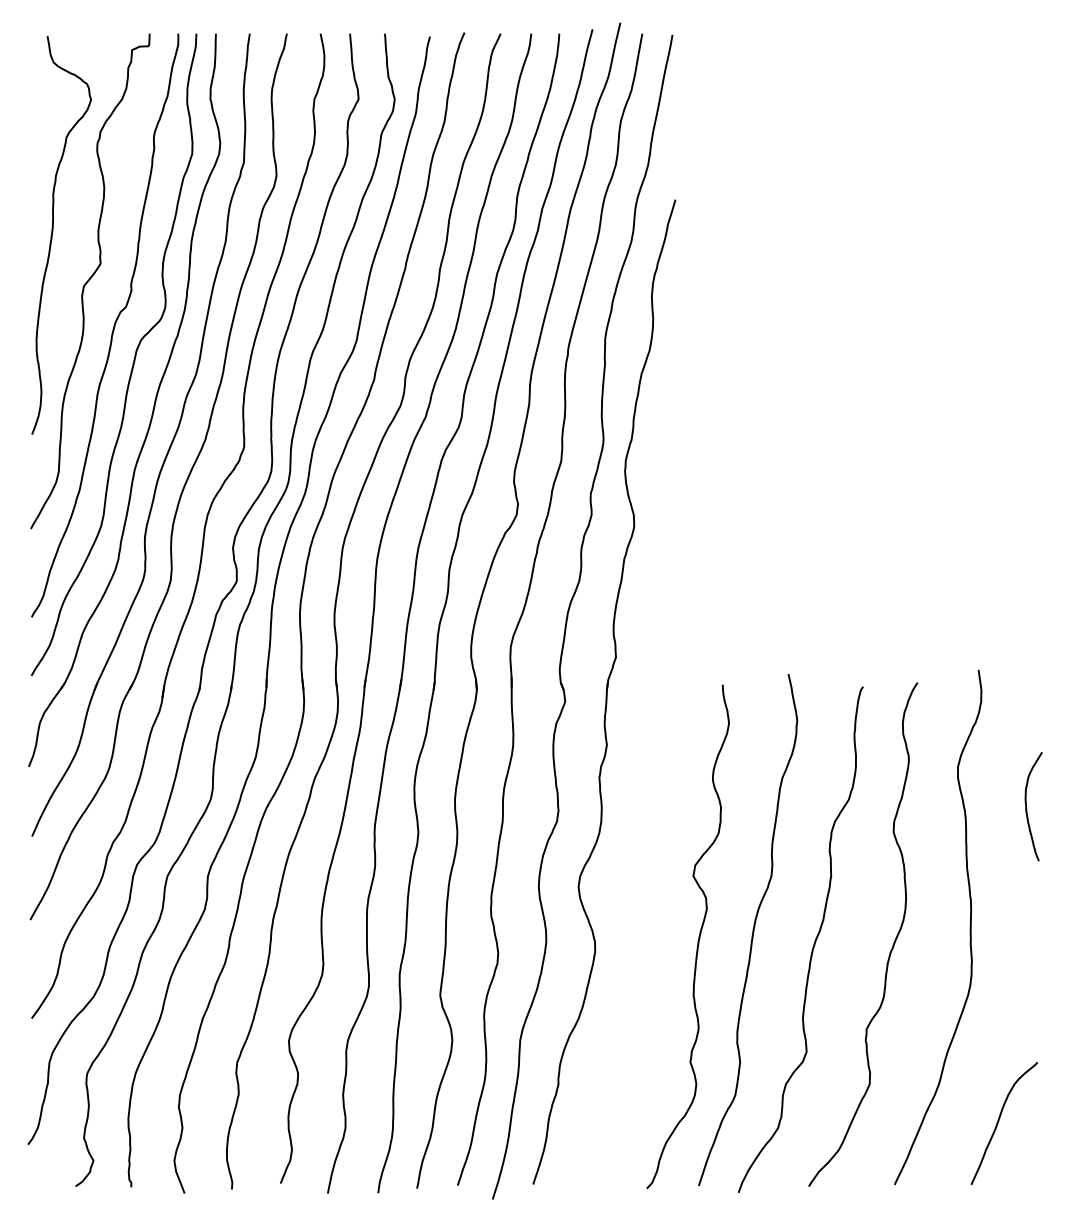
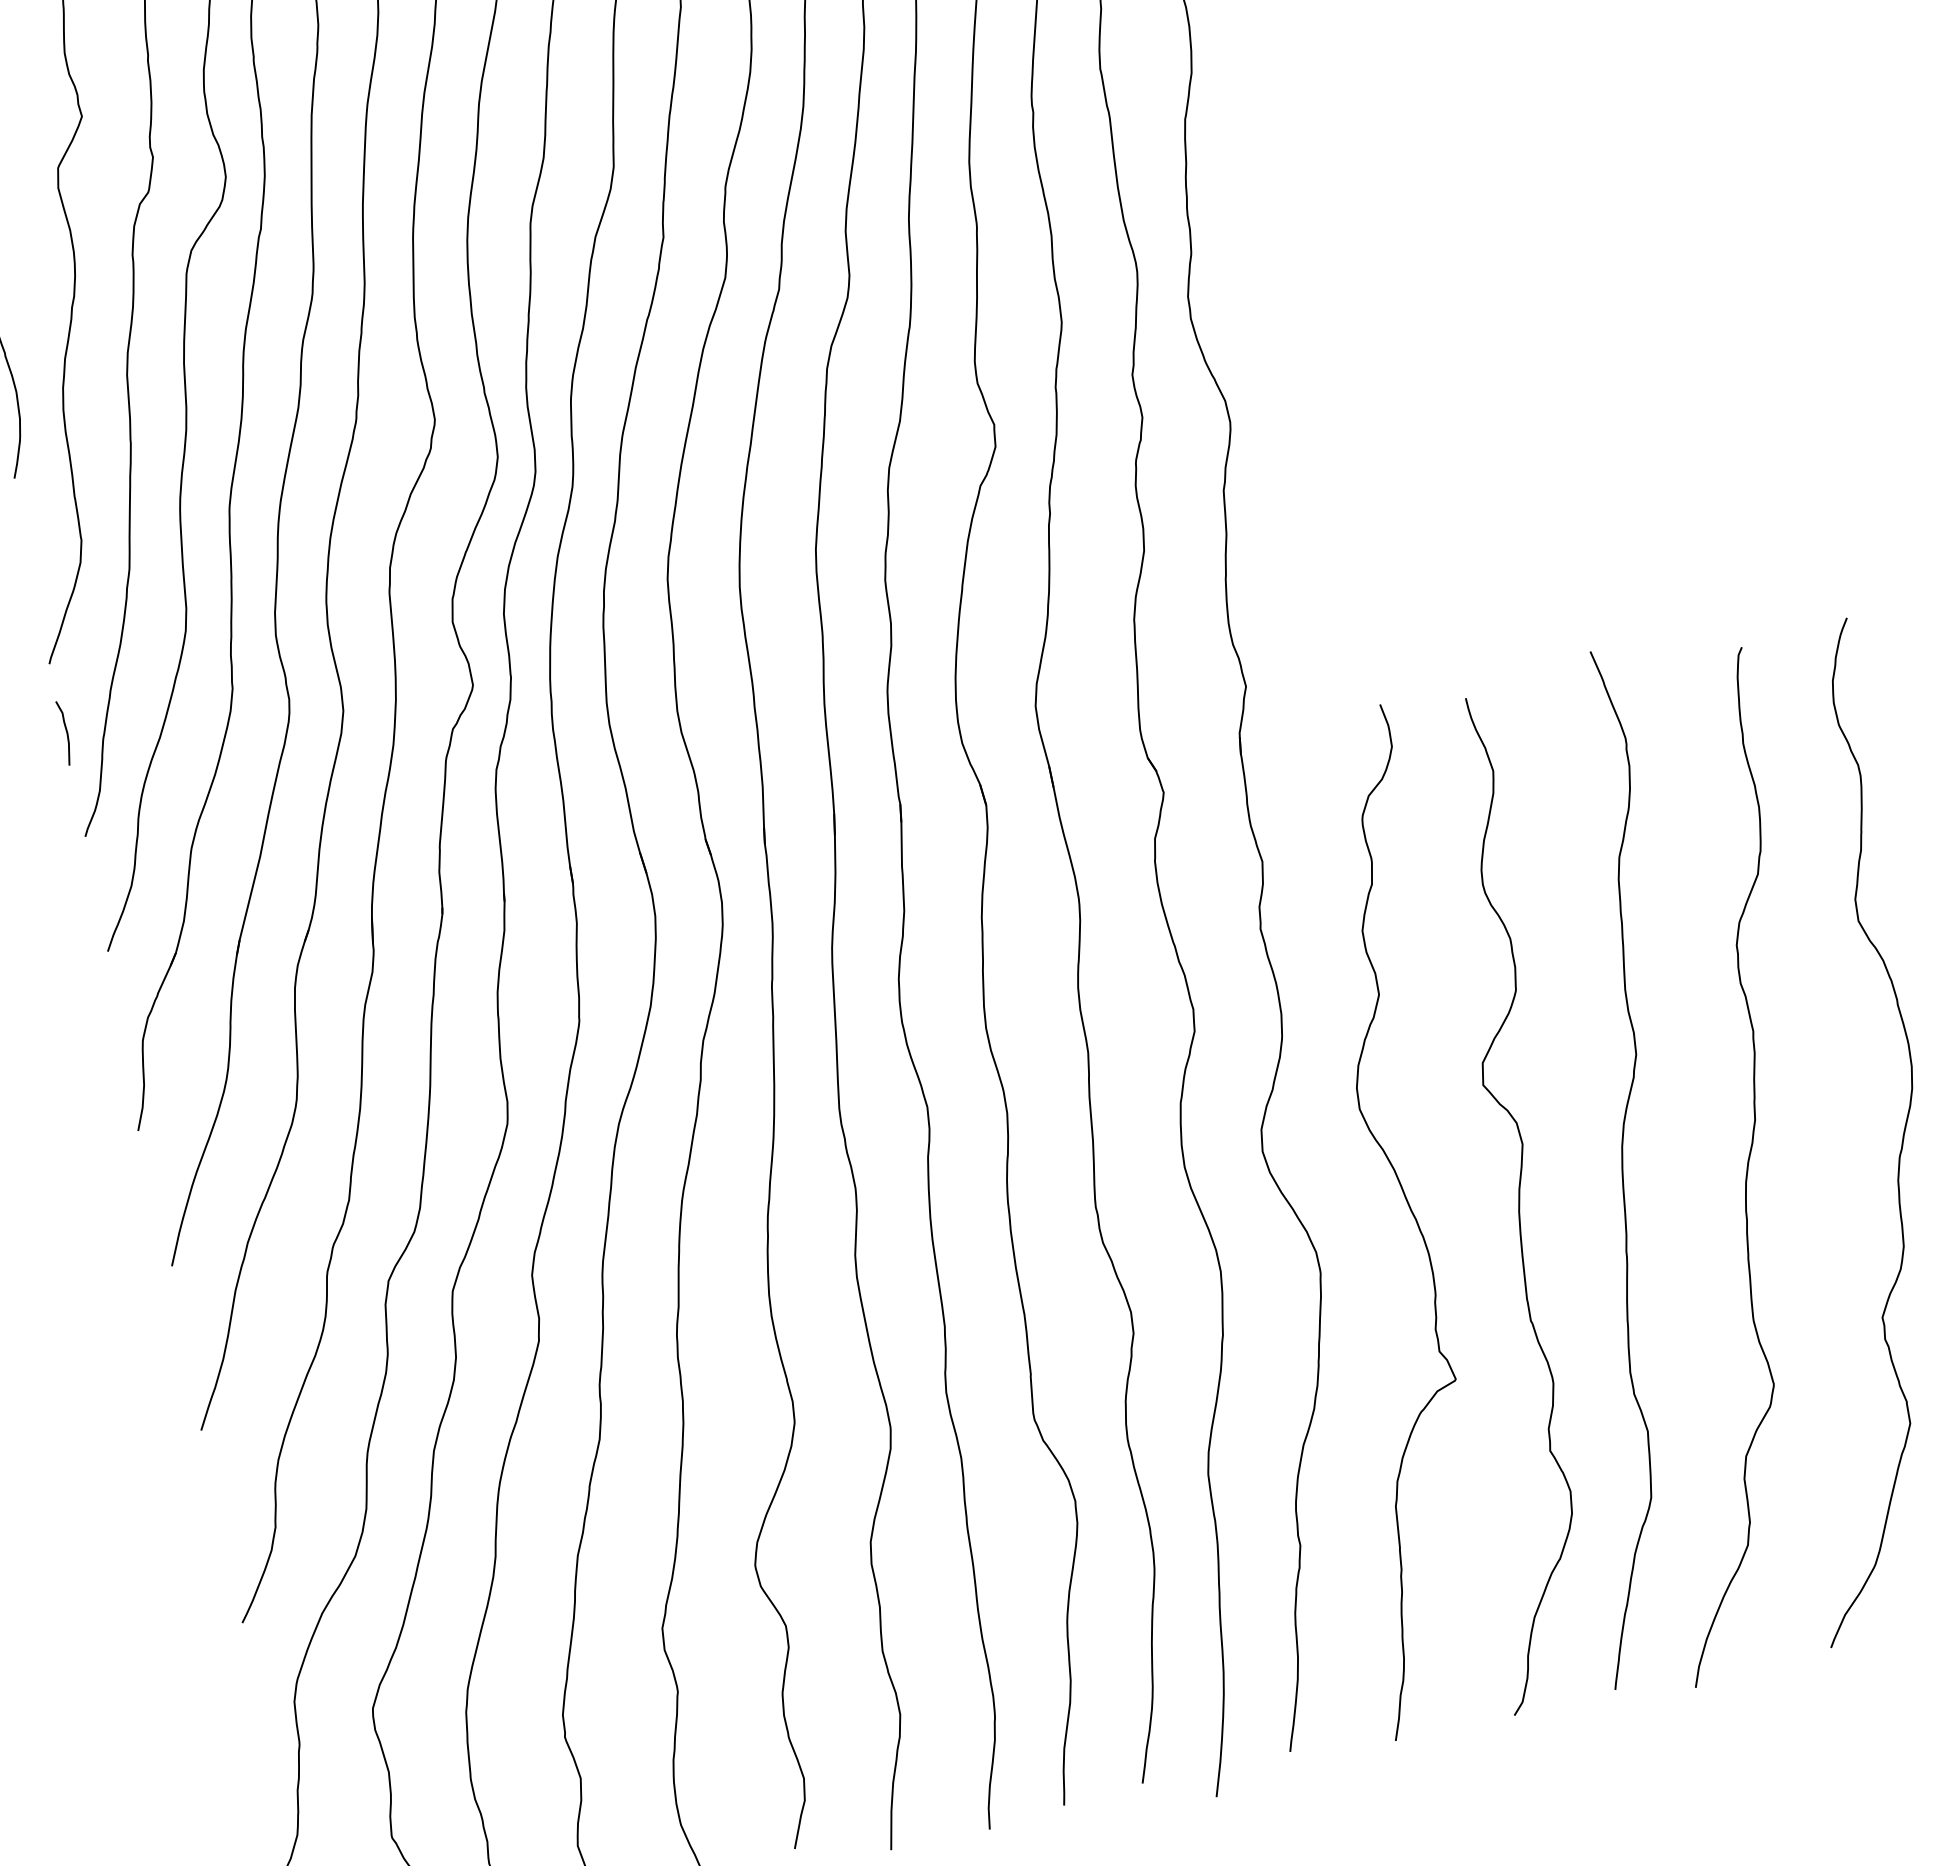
curve: (32, 564) -> (66, 733), added
curve: (644, 930) -> (1408, 1210), added

